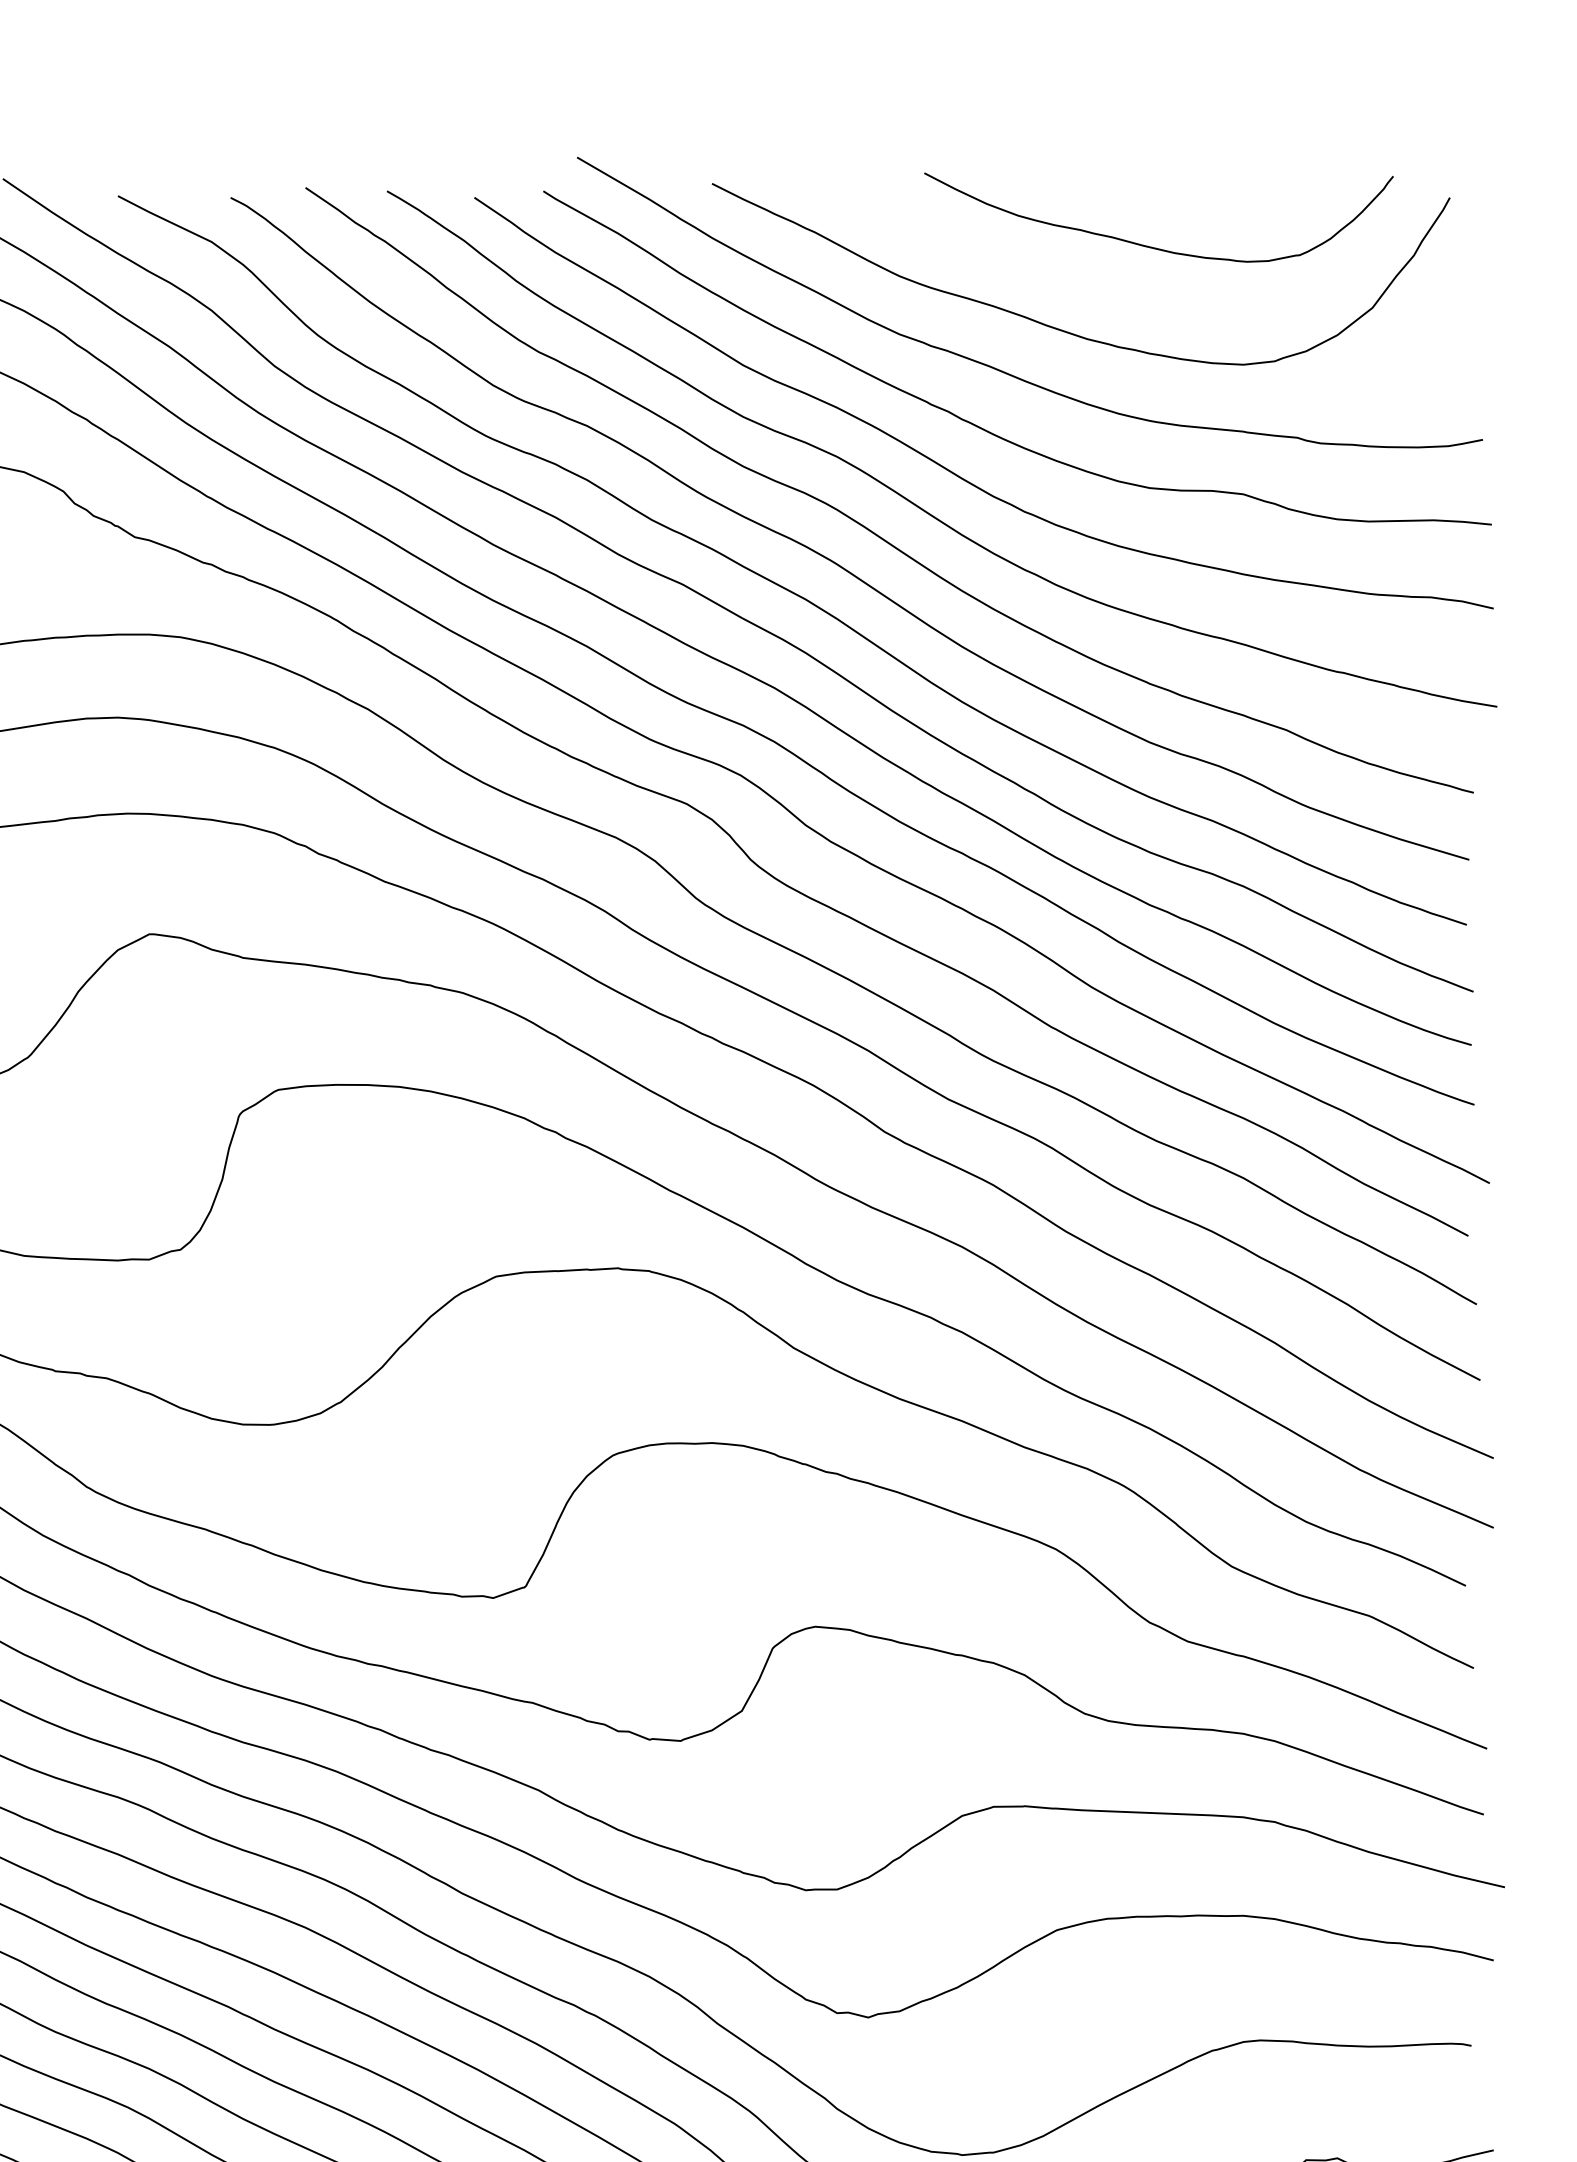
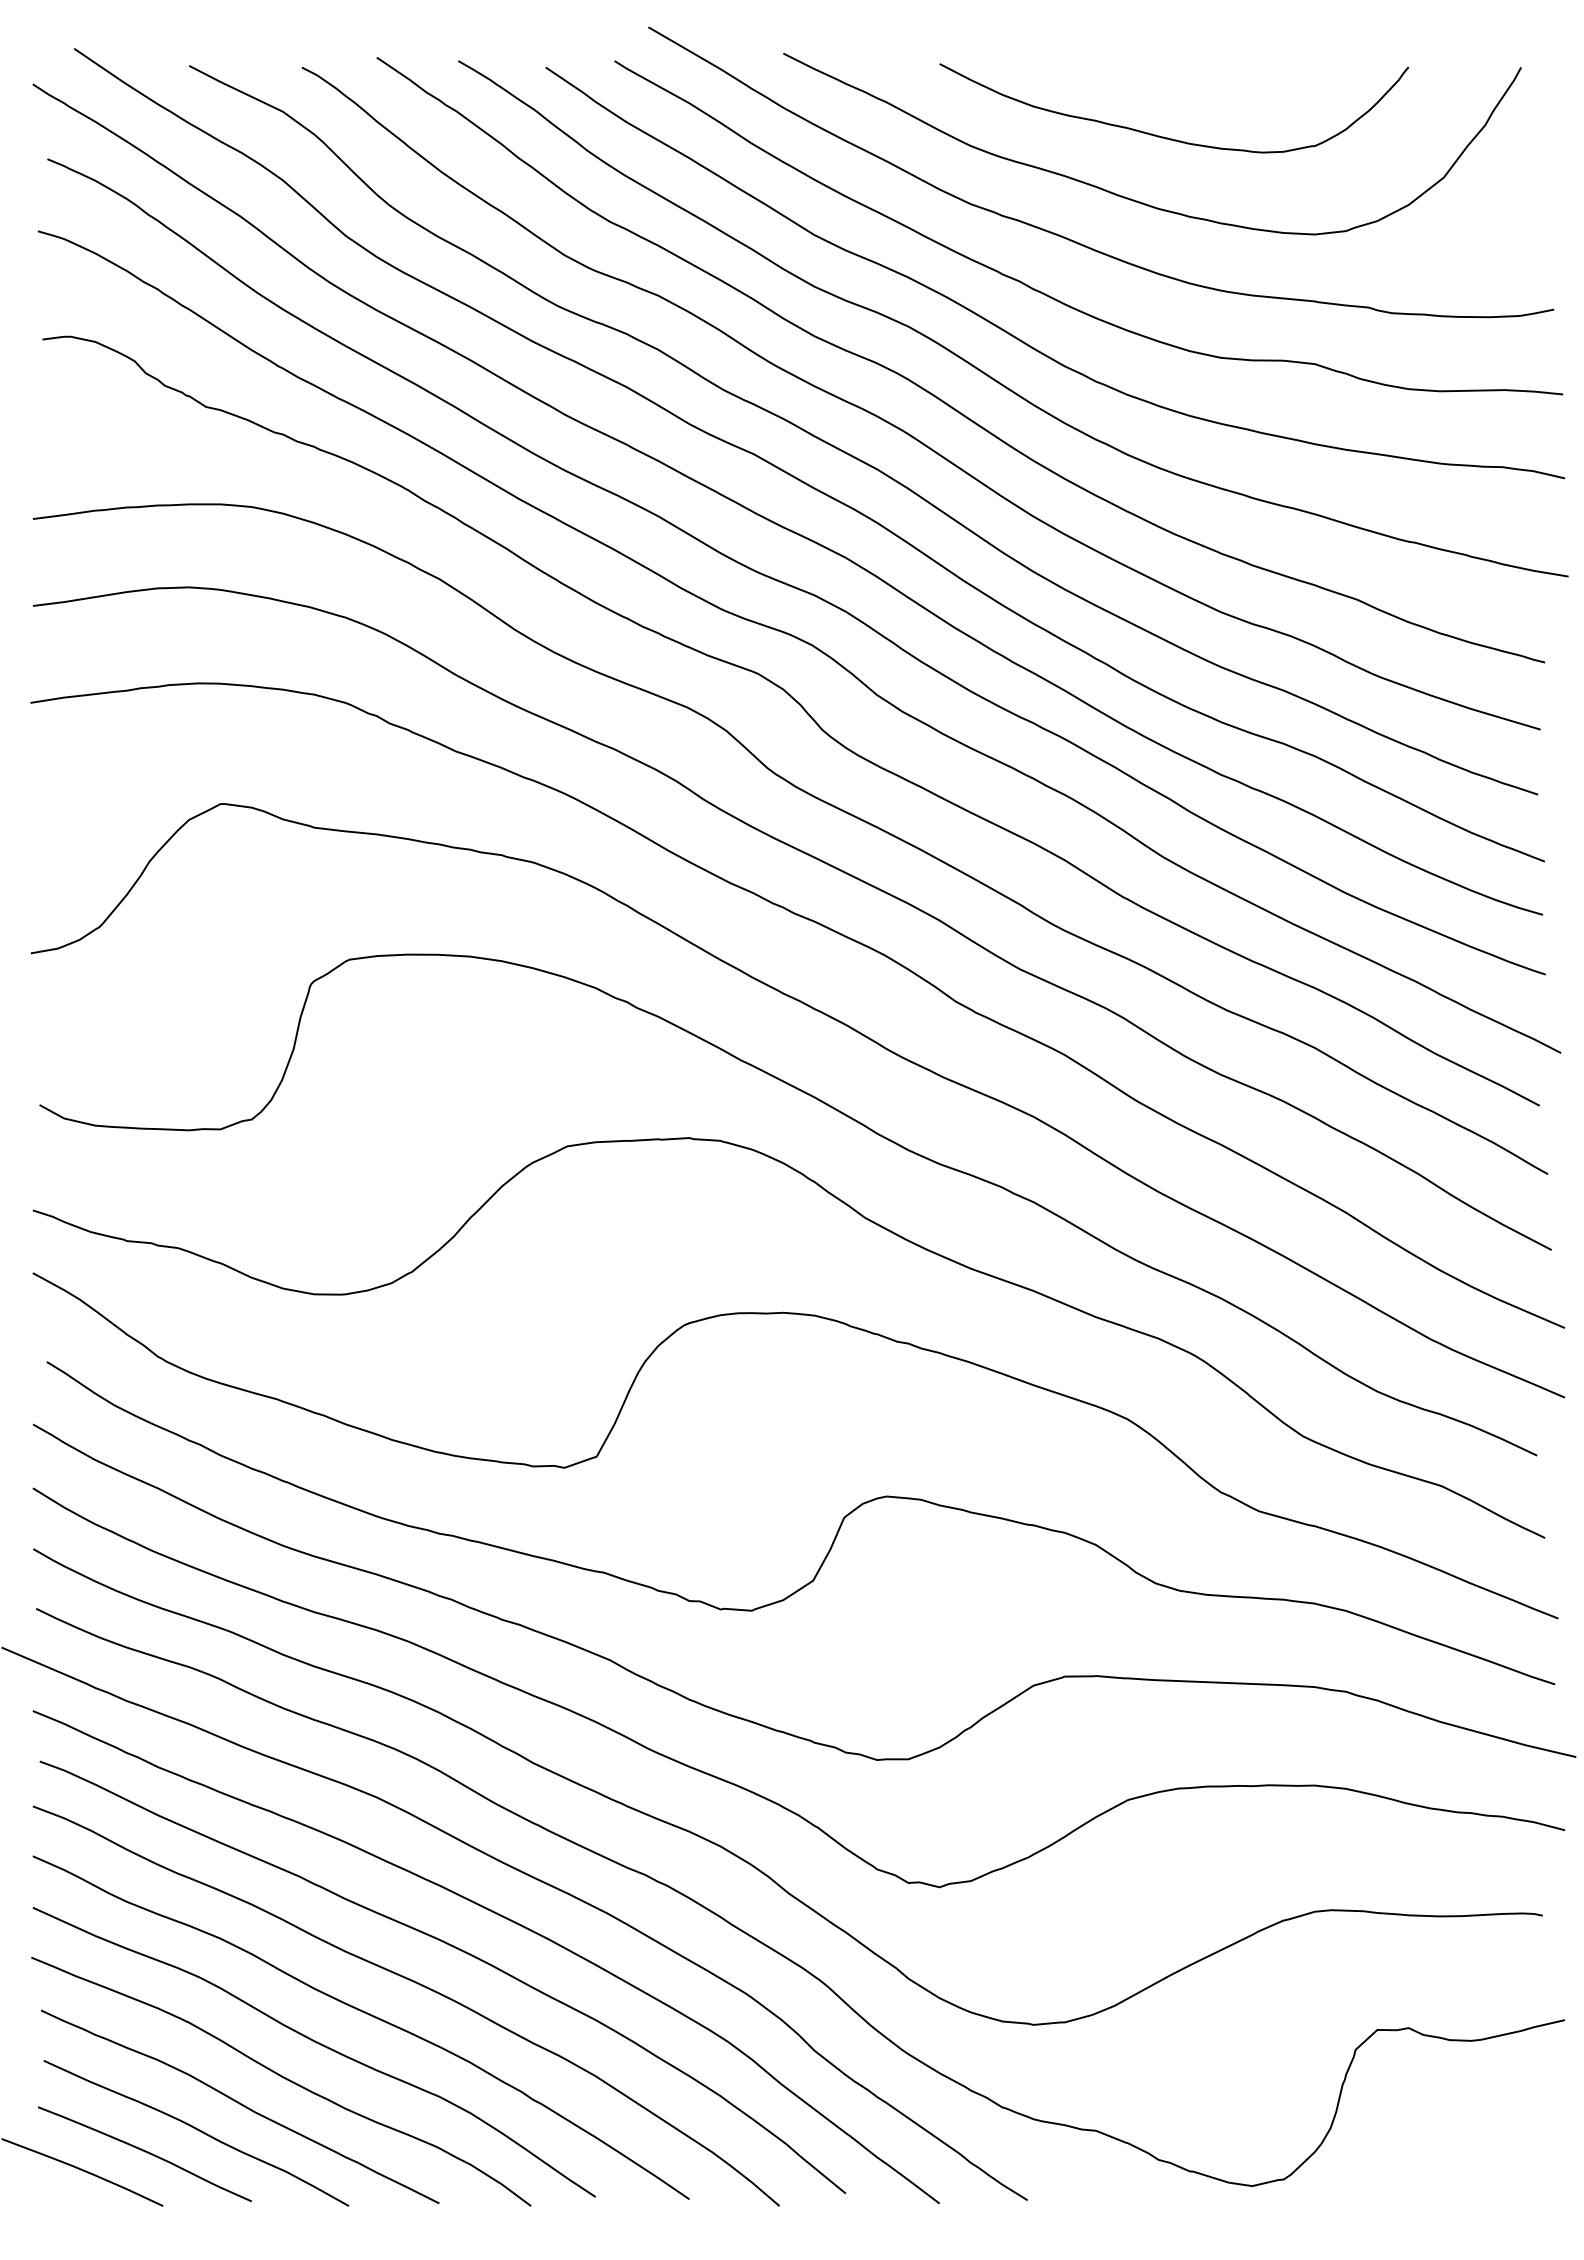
curve: (1153, 246) -> (1168, 137), moved

